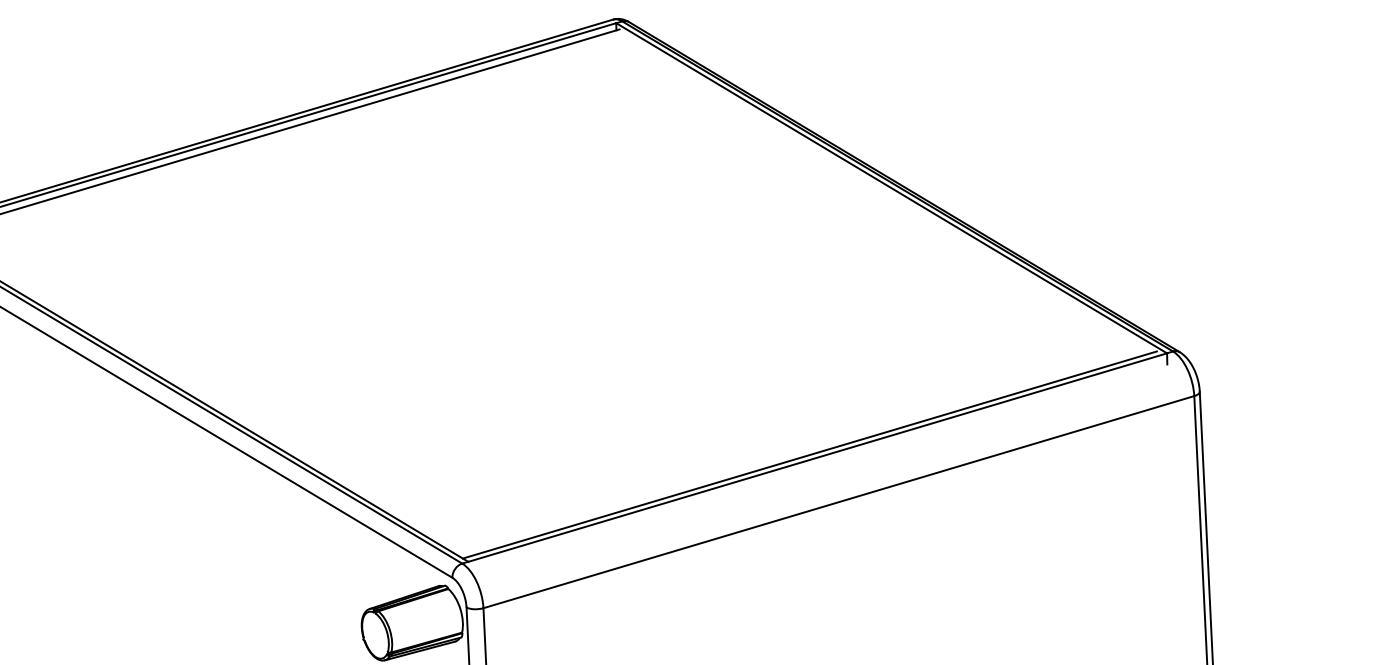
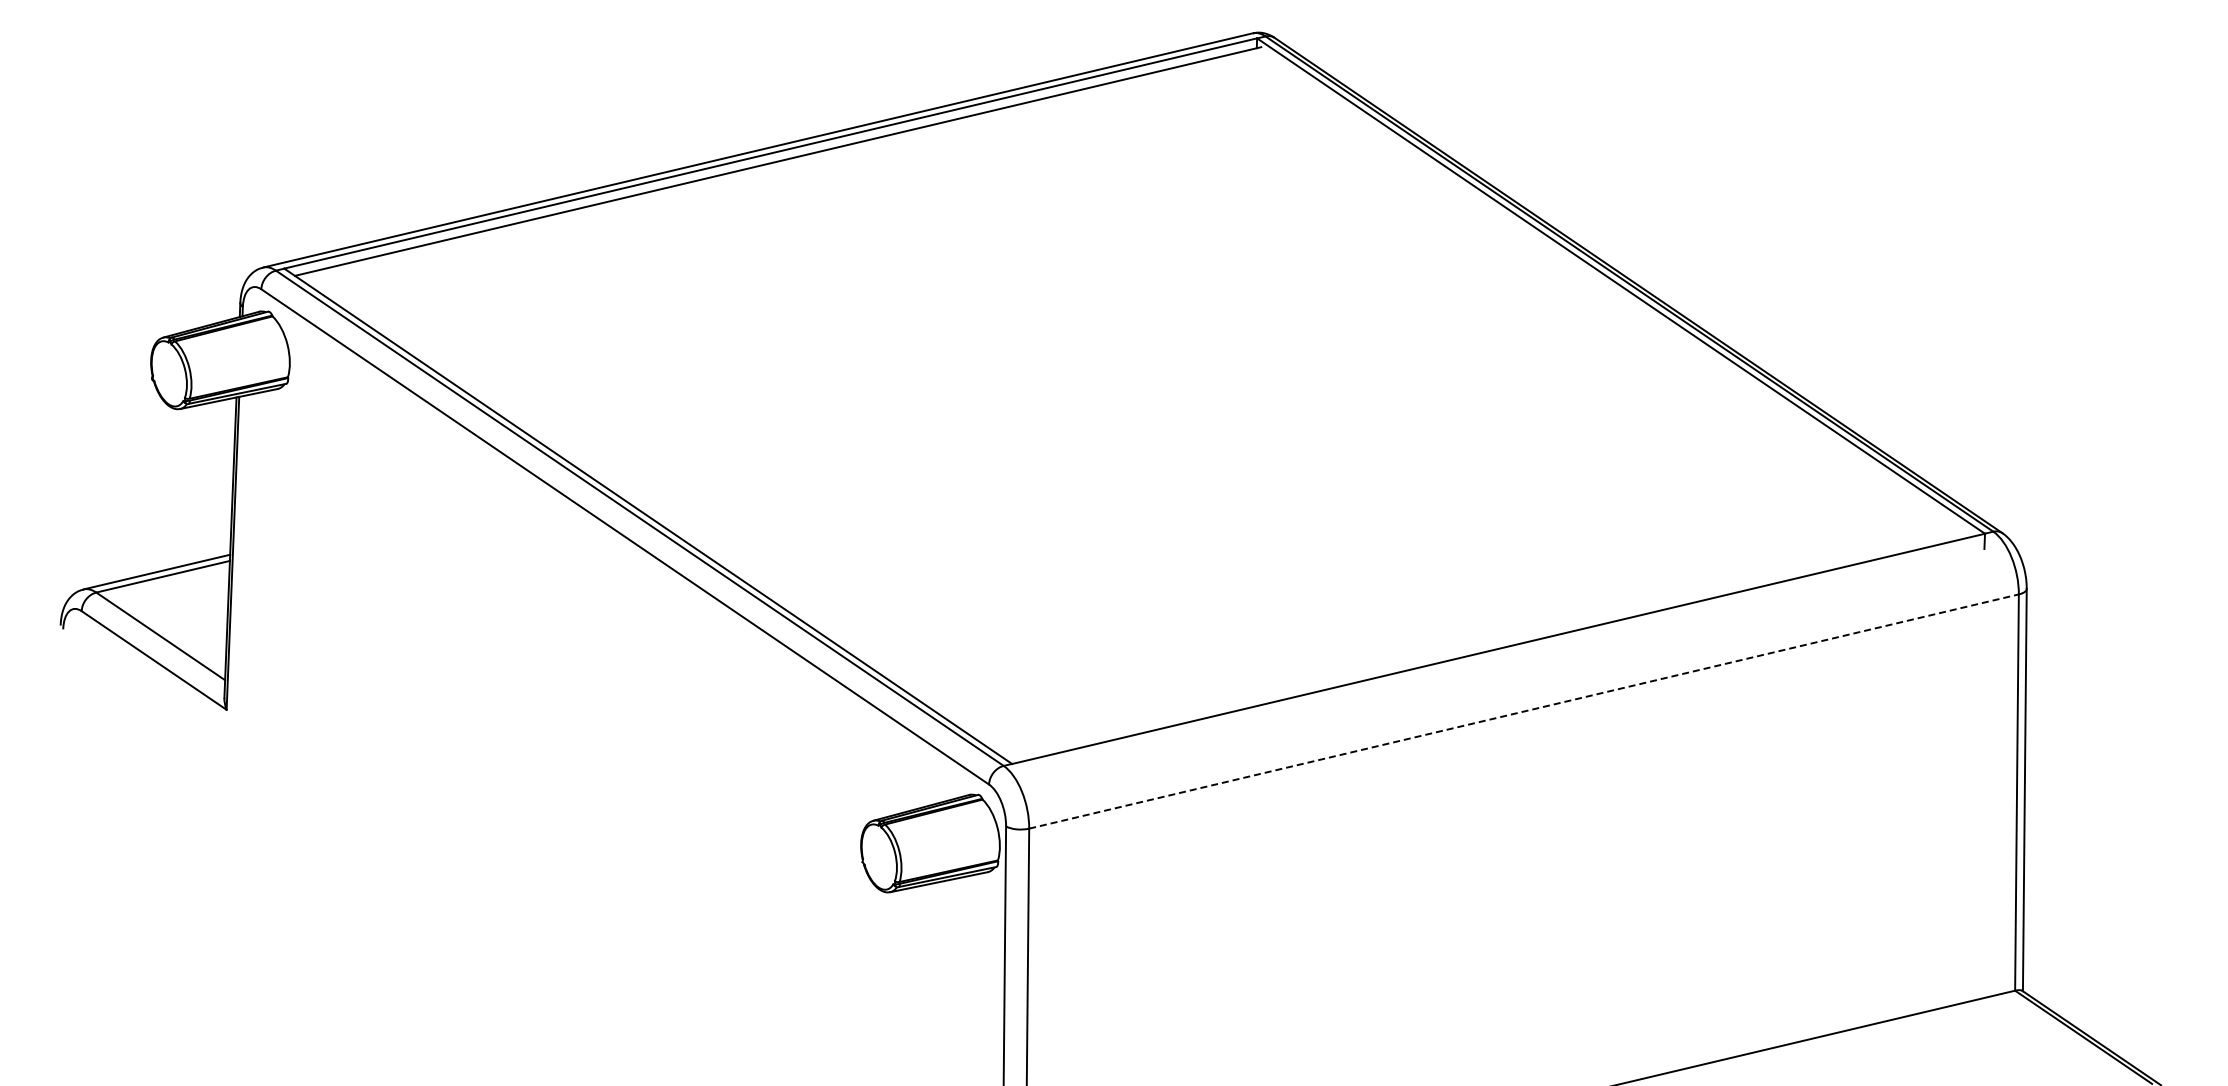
line: (809, 454) -> (1487, 644), removed
line: (839, 502) -> (1524, 711), solid -> dashed

